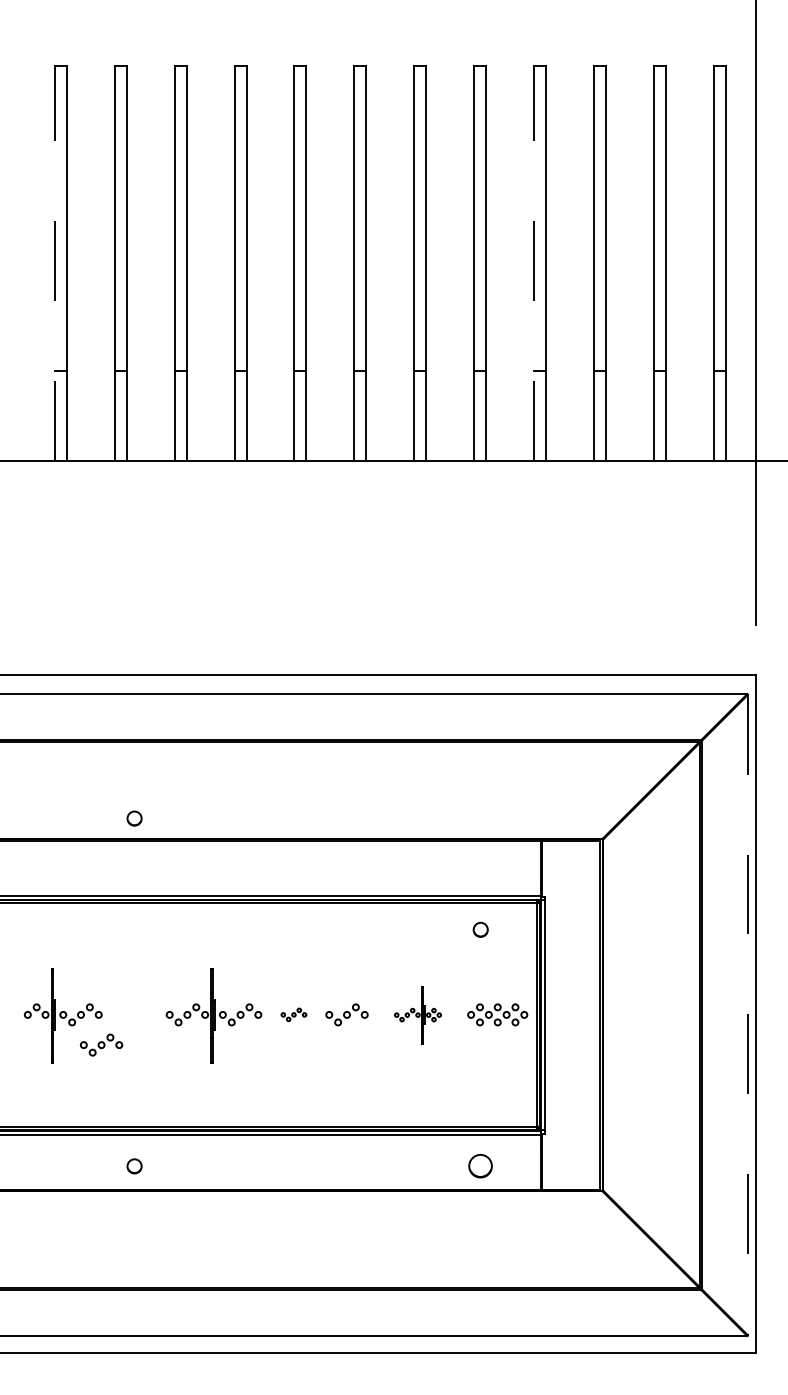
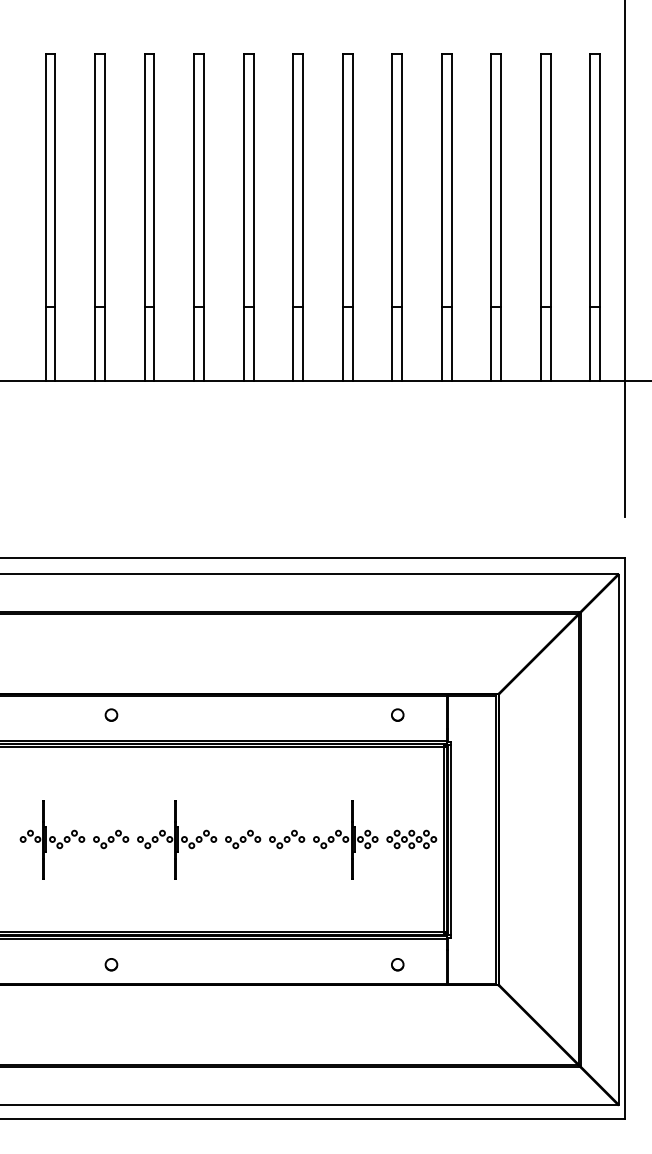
line: (54, 262) -> (45, 217), dashed -> solid
line: (533, 262) -> (441, 217), dashed -> solid
part: (134, 817) -> (111, 714), moved
circle: (480, 929) -> (397, 714), moved
part: (294, 1014) -> (243, 839), size x1.67
part: (417, 1014) -> (345, 839), size x1.67
line: (747, 1014) -> (618, 839), dashed -> solid
part: (101, 1045) -> (111, 839), moved
circle: (480, 1166) -> (397, 964), size x0.62

